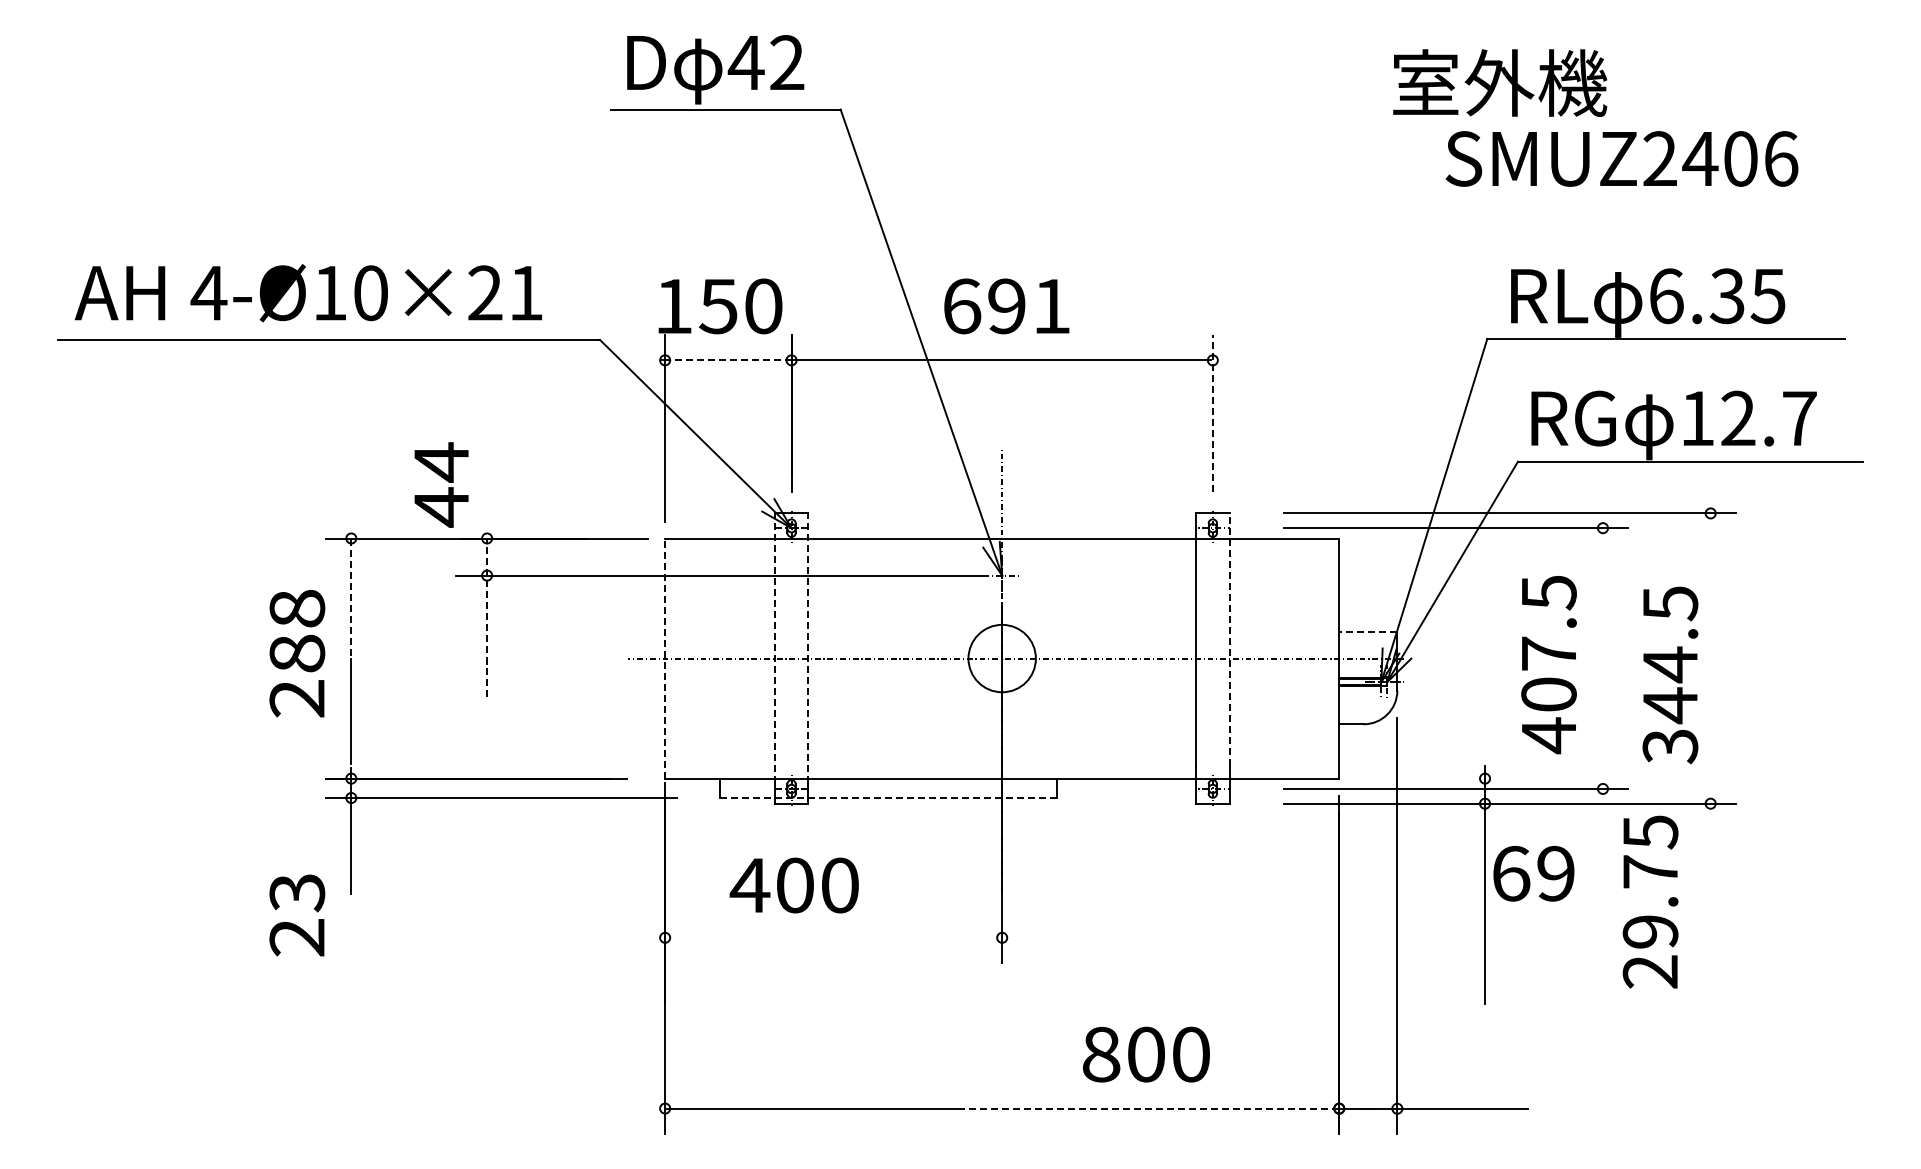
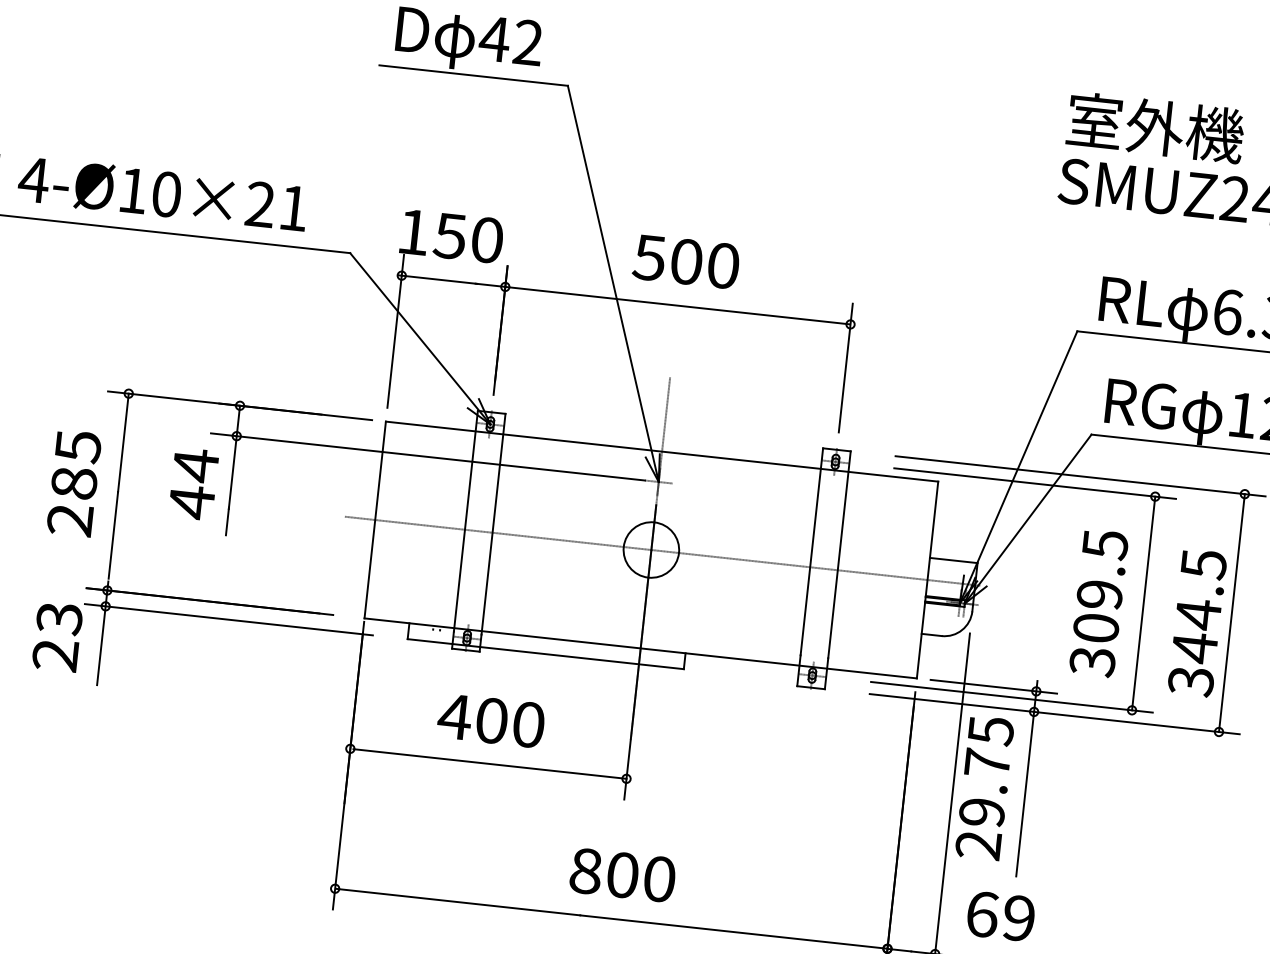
text: (1500, 82) -> (1156, 127), moved
text: (1006, 306) -> (686, 261), 691 -> 500
line: (727, 360) -> (452, 281), dashed -> solid
line: (1212, 413) -> (845, 367), dashed -> solid
text: (441, 484) -> (193, 483), moved
line: (351, 599) -> (123, 443), dashed -> solid
text: (297, 608) -> (78, 446), 288 -> 285
line: (487, 617) -> (233, 470), dashed -> solid
line: (1367, 631) -> (953, 560), dashed -> solid
line: (1229, 639) -> (839, 554), dashed -> solid
line: (774, 648) -> (465, 521), dashed -> solid
line: (808, 648) -> (493, 524), dashed -> solid
line: (665, 658) -> (375, 519), dashed -> solid
line: (1602, 658) -> (1143, 603), added
line: (1710, 658) -> (1231, 613), added
text: (1548, 695) -> (1095, 628), 407.5 -> 309.5
line: (1433, 778) -> (994, 686), added
line: (888, 798) -> (545, 654), dashed -> solid
text: (1533, 873) -> (1000, 916), moved
text: (793, 885) -> (490, 720), moved
text: (1650, 901) -> (984, 787), moved
text: (297, 915) -> (57, 637), moved
line: (835, 937) -> (489, 763), added
text: (1146, 1054) -> (622, 875), moved
line: (1151, 1108) -> (733, 931), dashed -> solid

